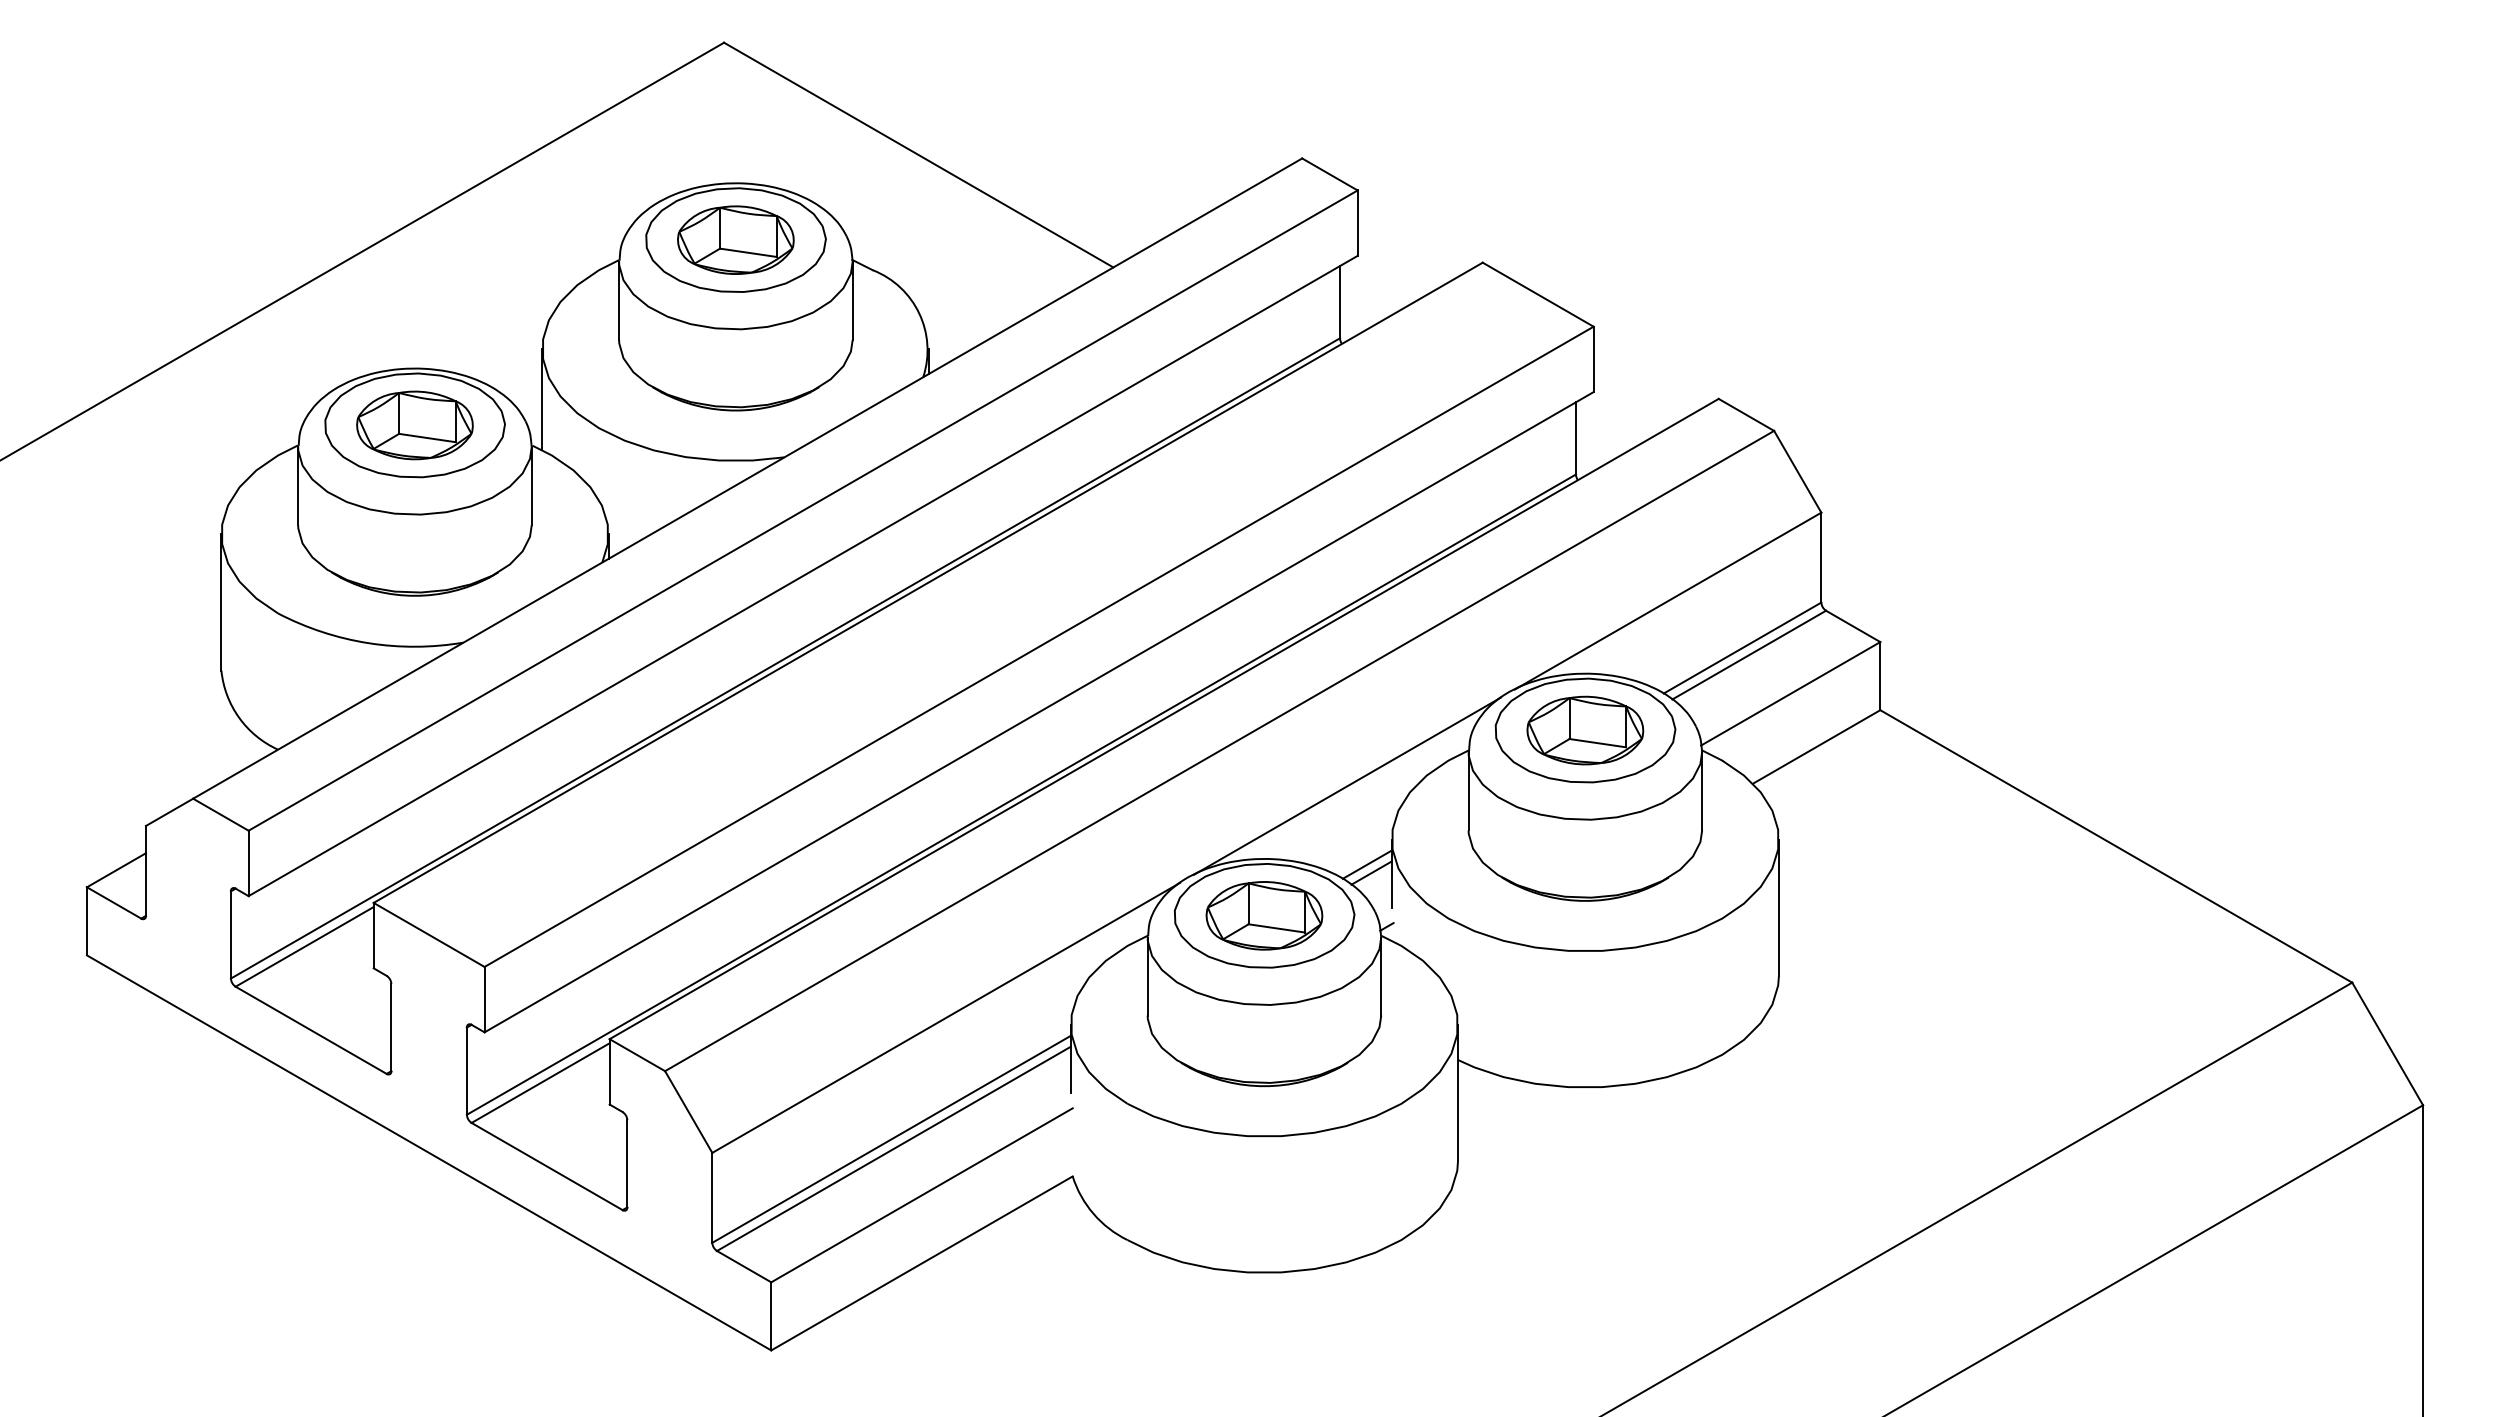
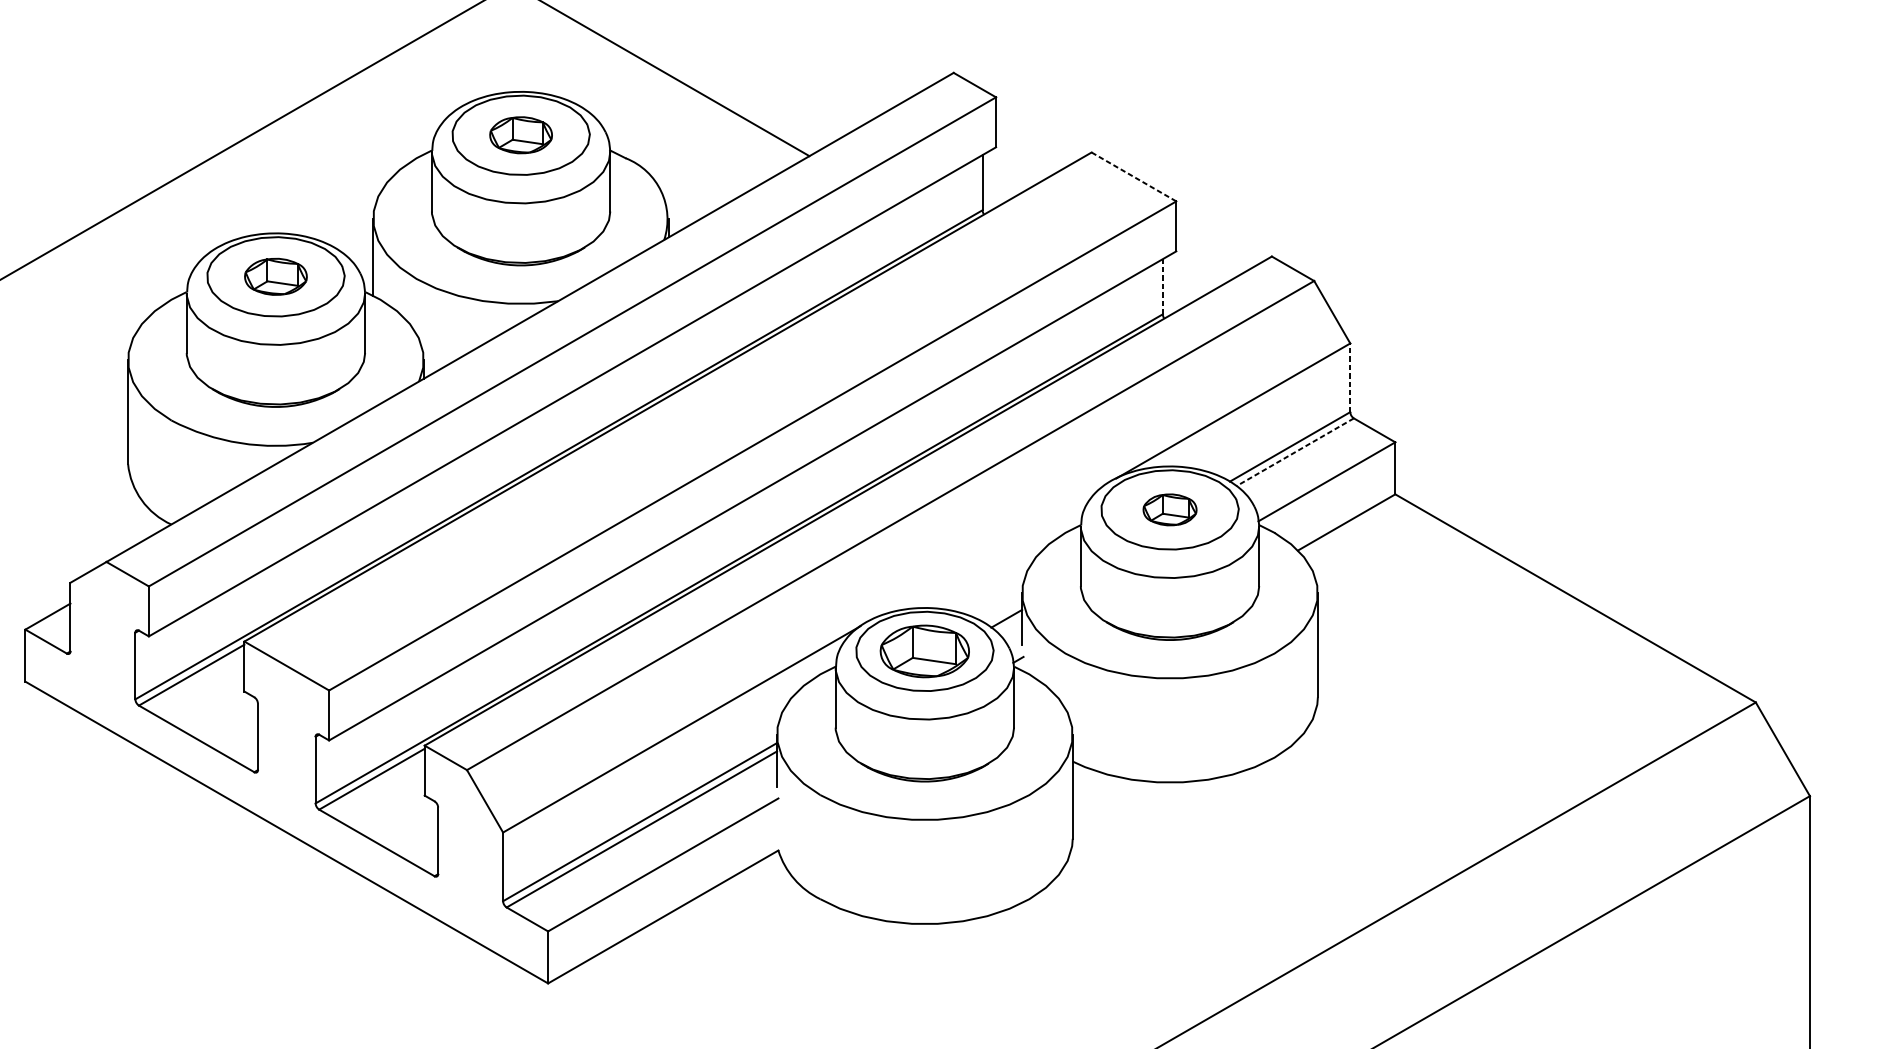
part: (735, 239) -> (520, 134), size x0.7
line: (1538, 294) -> (1134, 176), solid -> dashed
part: (414, 425) -> (275, 276), size x0.7
line: (1575, 437) -> (1162, 286), solid -> dashed
line: (1821, 557) -> (1350, 377), solid -> dashed
line: (1749, 655) -> (1295, 452), solid -> dashed
part: (1585, 730) -> (1170, 509), size x0.6
line: (1347, 785) -> (988, 551), removed
line: (1366, 864) -> (1002, 612), removed

